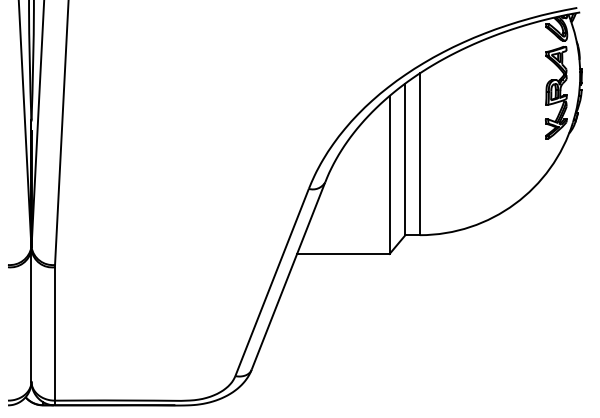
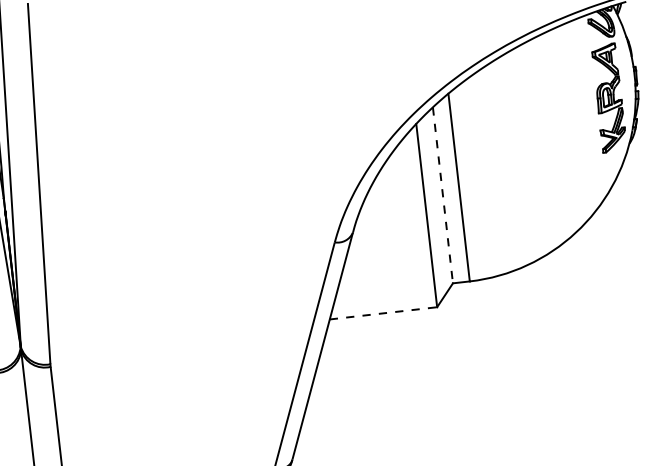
line: (405, 159) -> (443, 195), solid -> dashed
line: (343, 253) -> (383, 312), solid -> dashed

